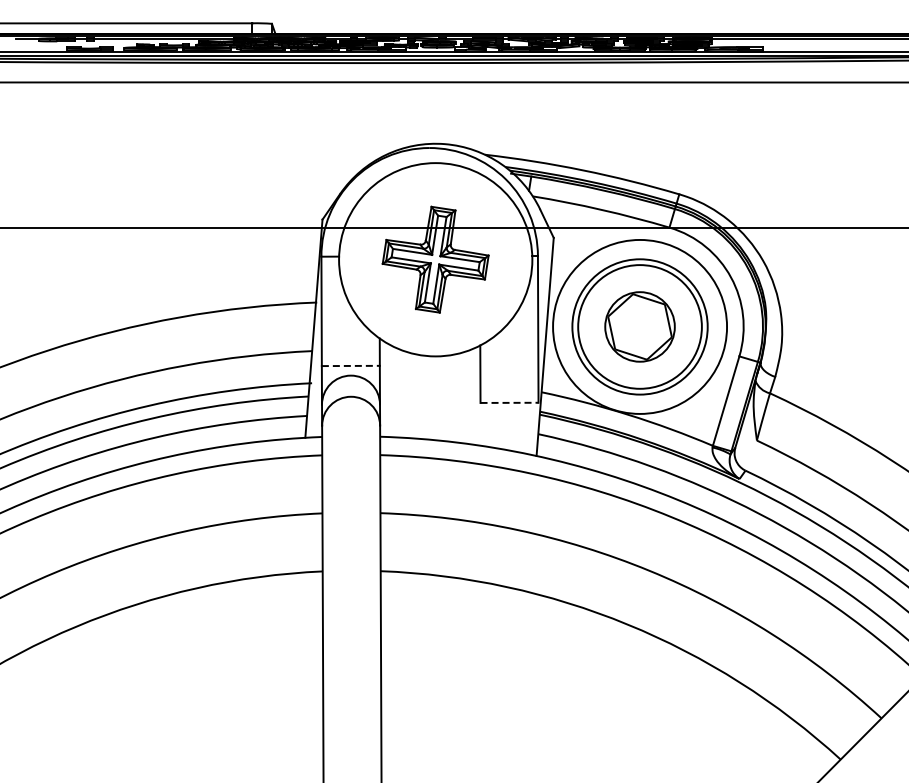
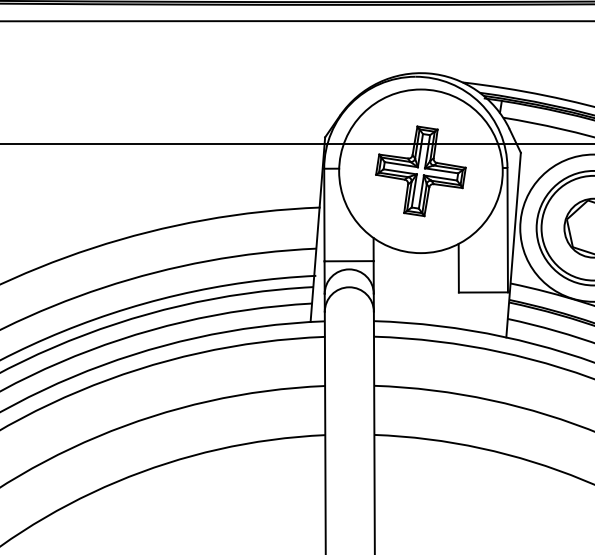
line: (350, 365) -> (348, 260), dashed -> solid
line: (509, 402) -> (483, 292), dashed -> solid

